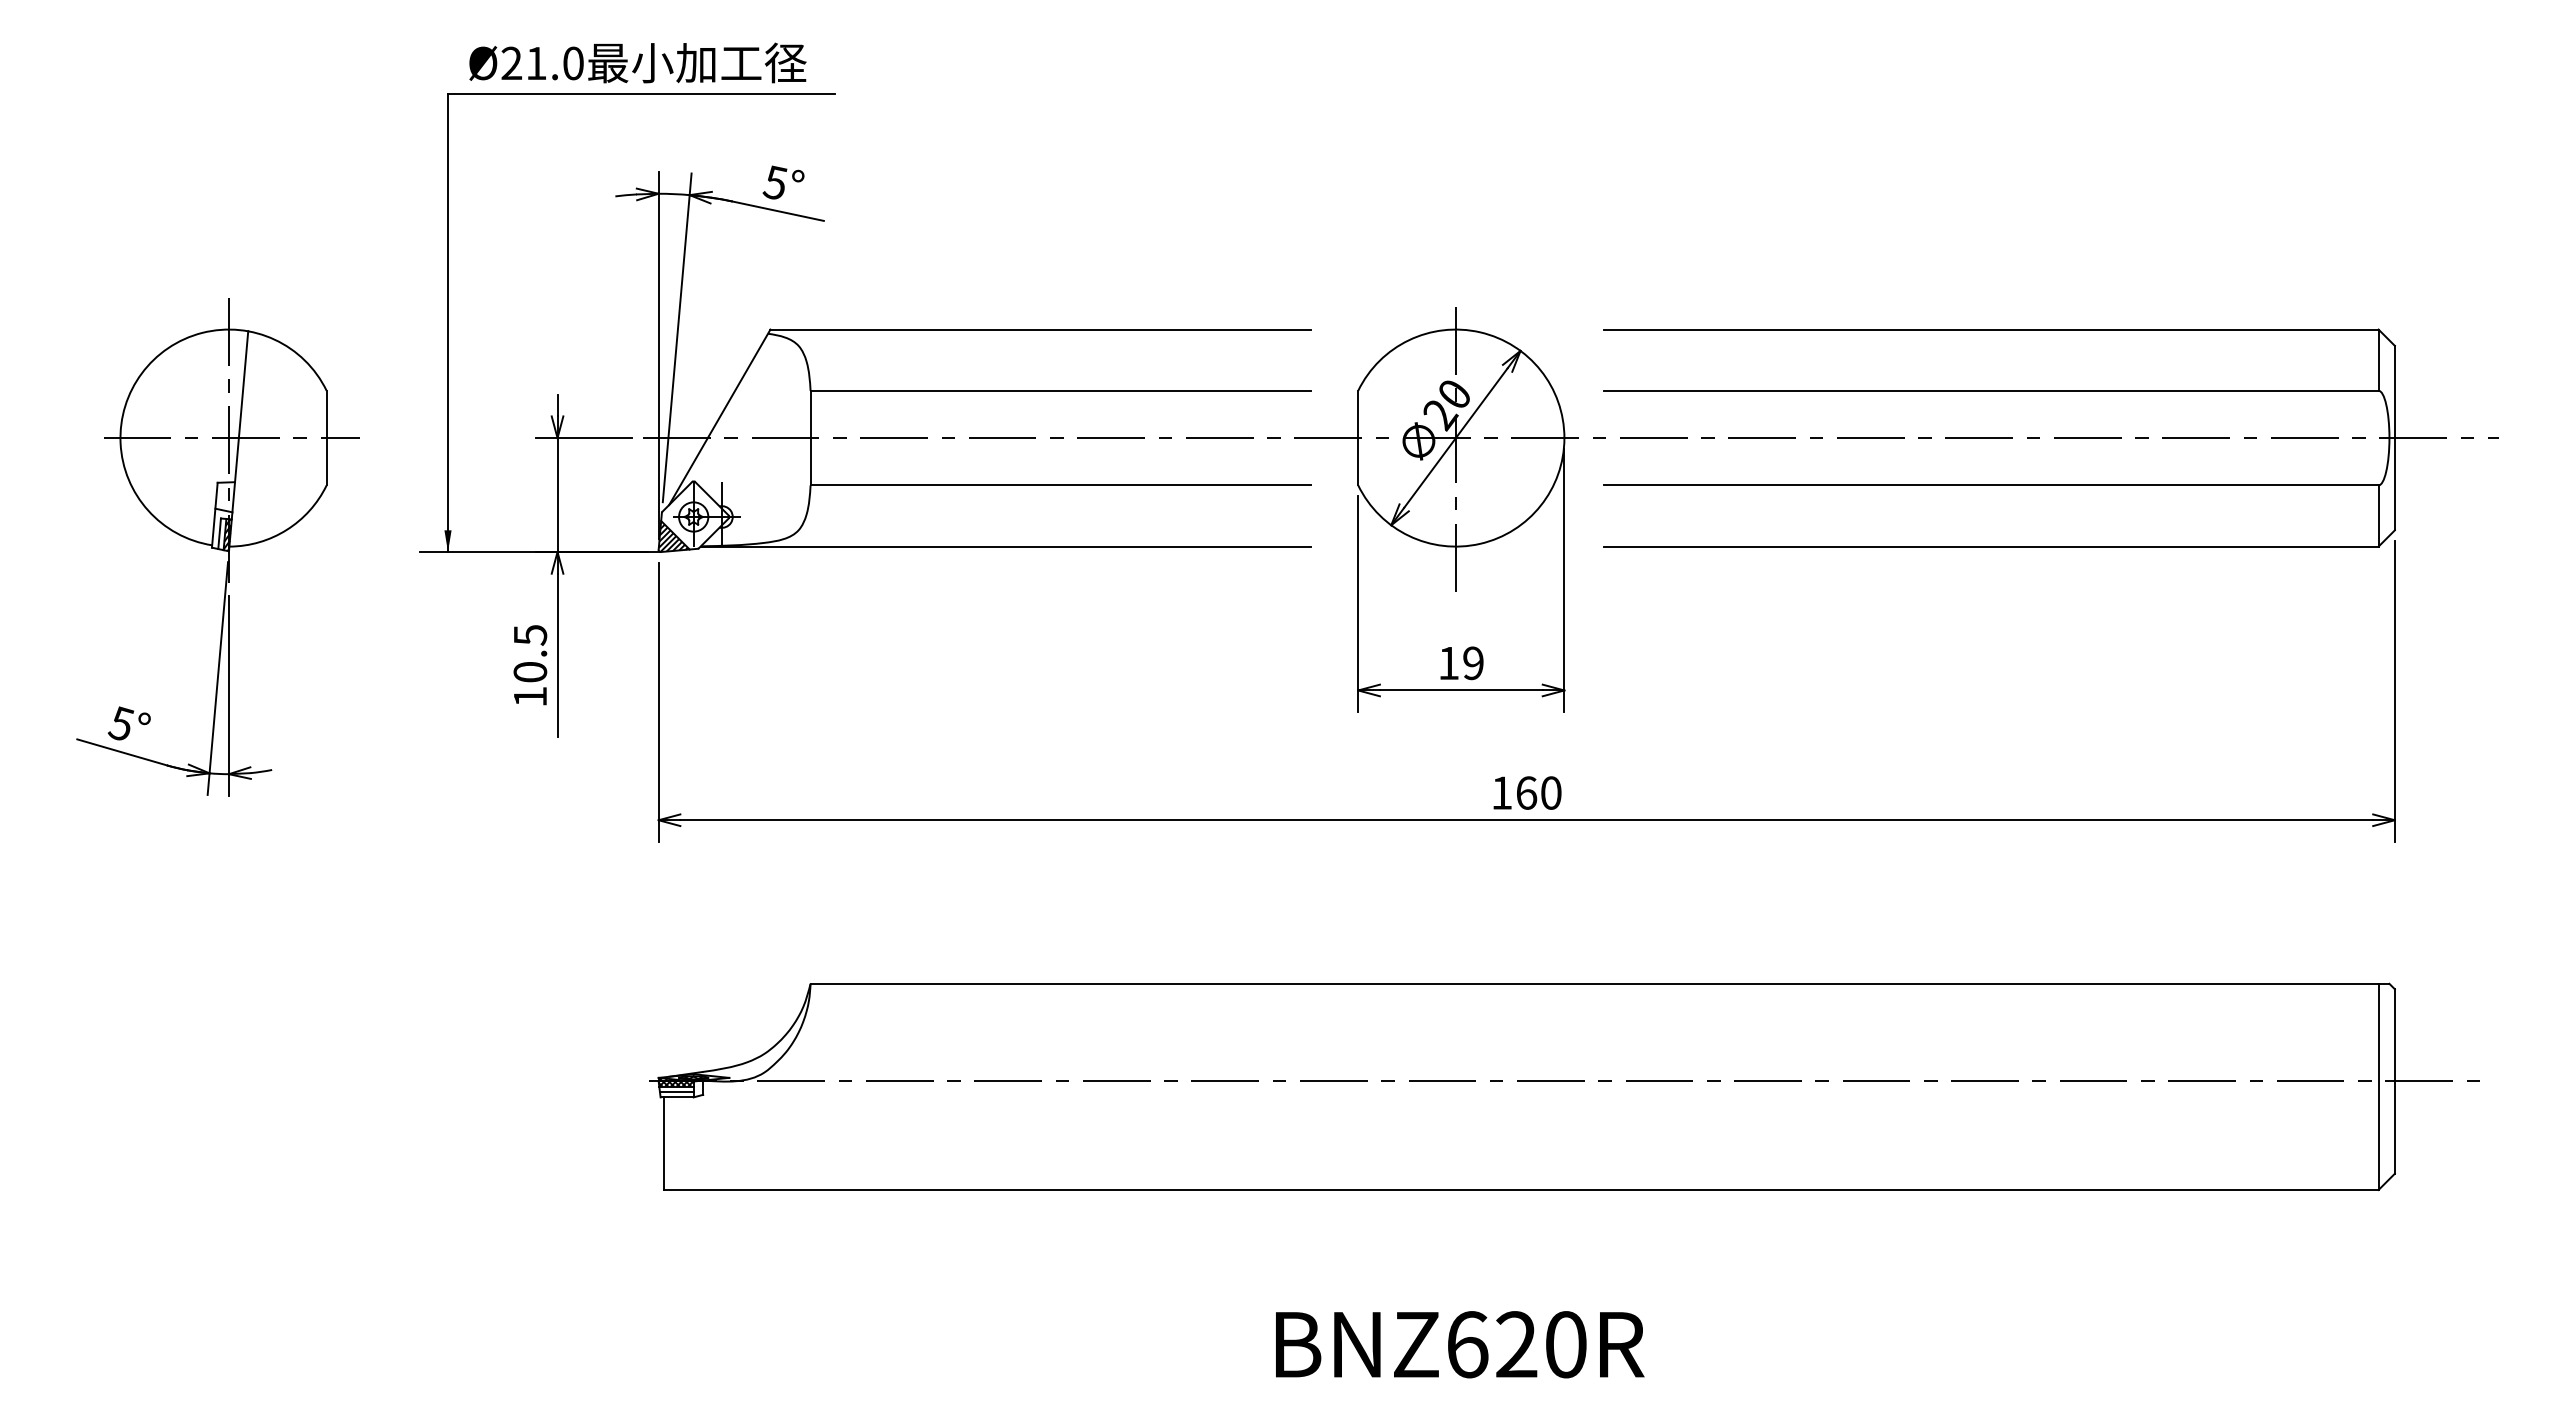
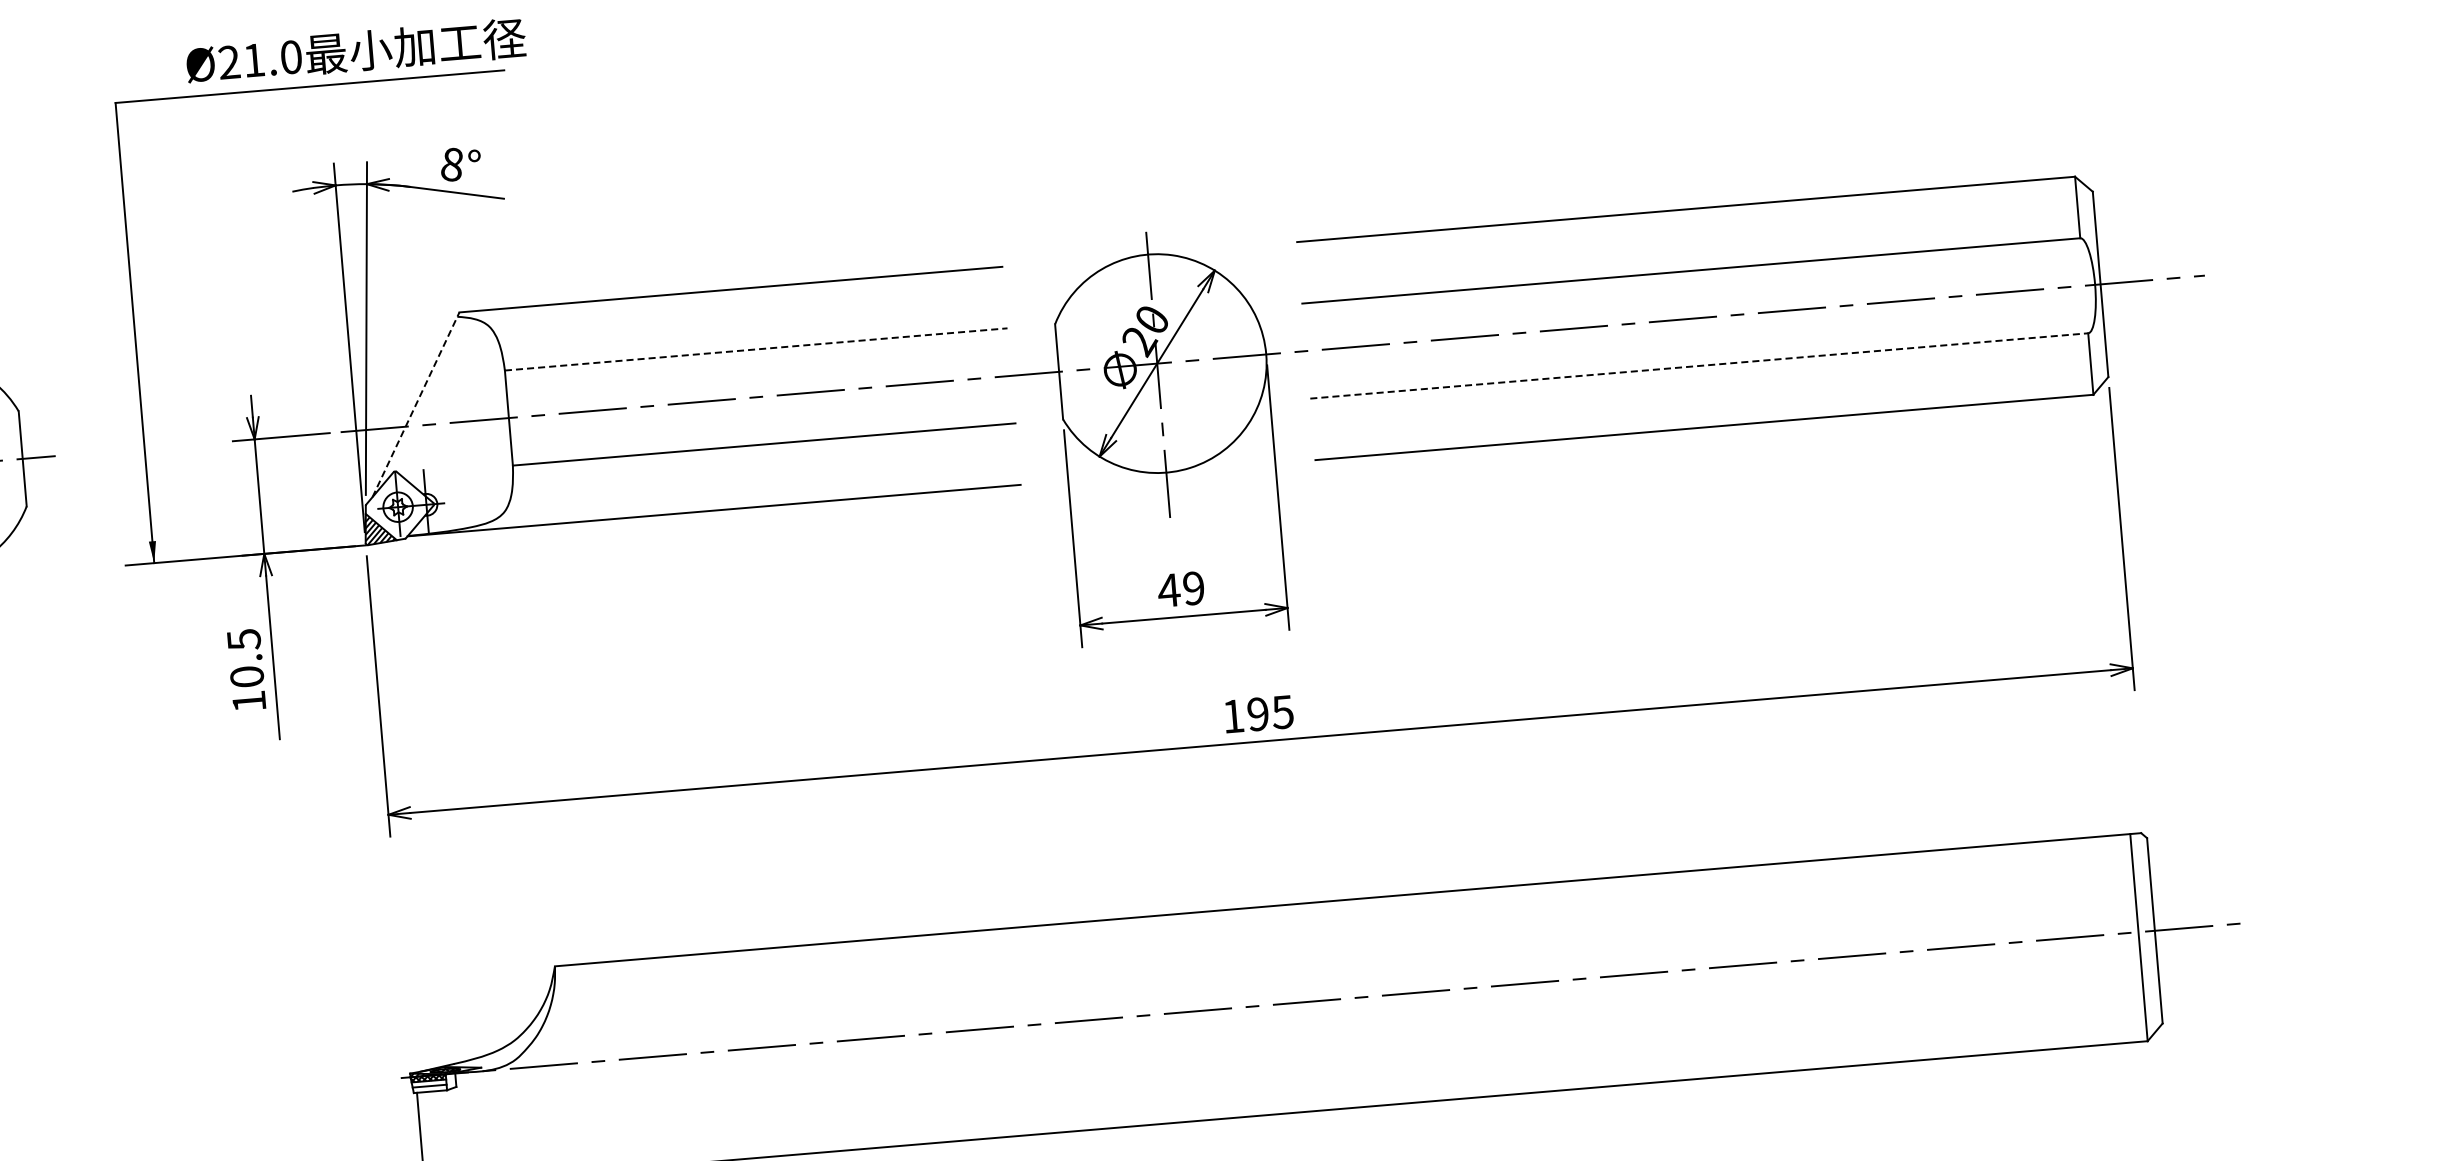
text: (637, 62) -> (355, 50), moved
text: (774, 182) -> (451, 164), 5° -> 8°
line: (1061, 390) -> (756, 349), solid -> dashed
line: (720, 416) -> (416, 403), solid -> dashed
line: (1991, 485) -> (1699, 366), solid -> dashed
text: (1448, 663) -> (1168, 590), 19 -> 49
text: (1538, 792) -> (1270, 712), 160 -> 195

